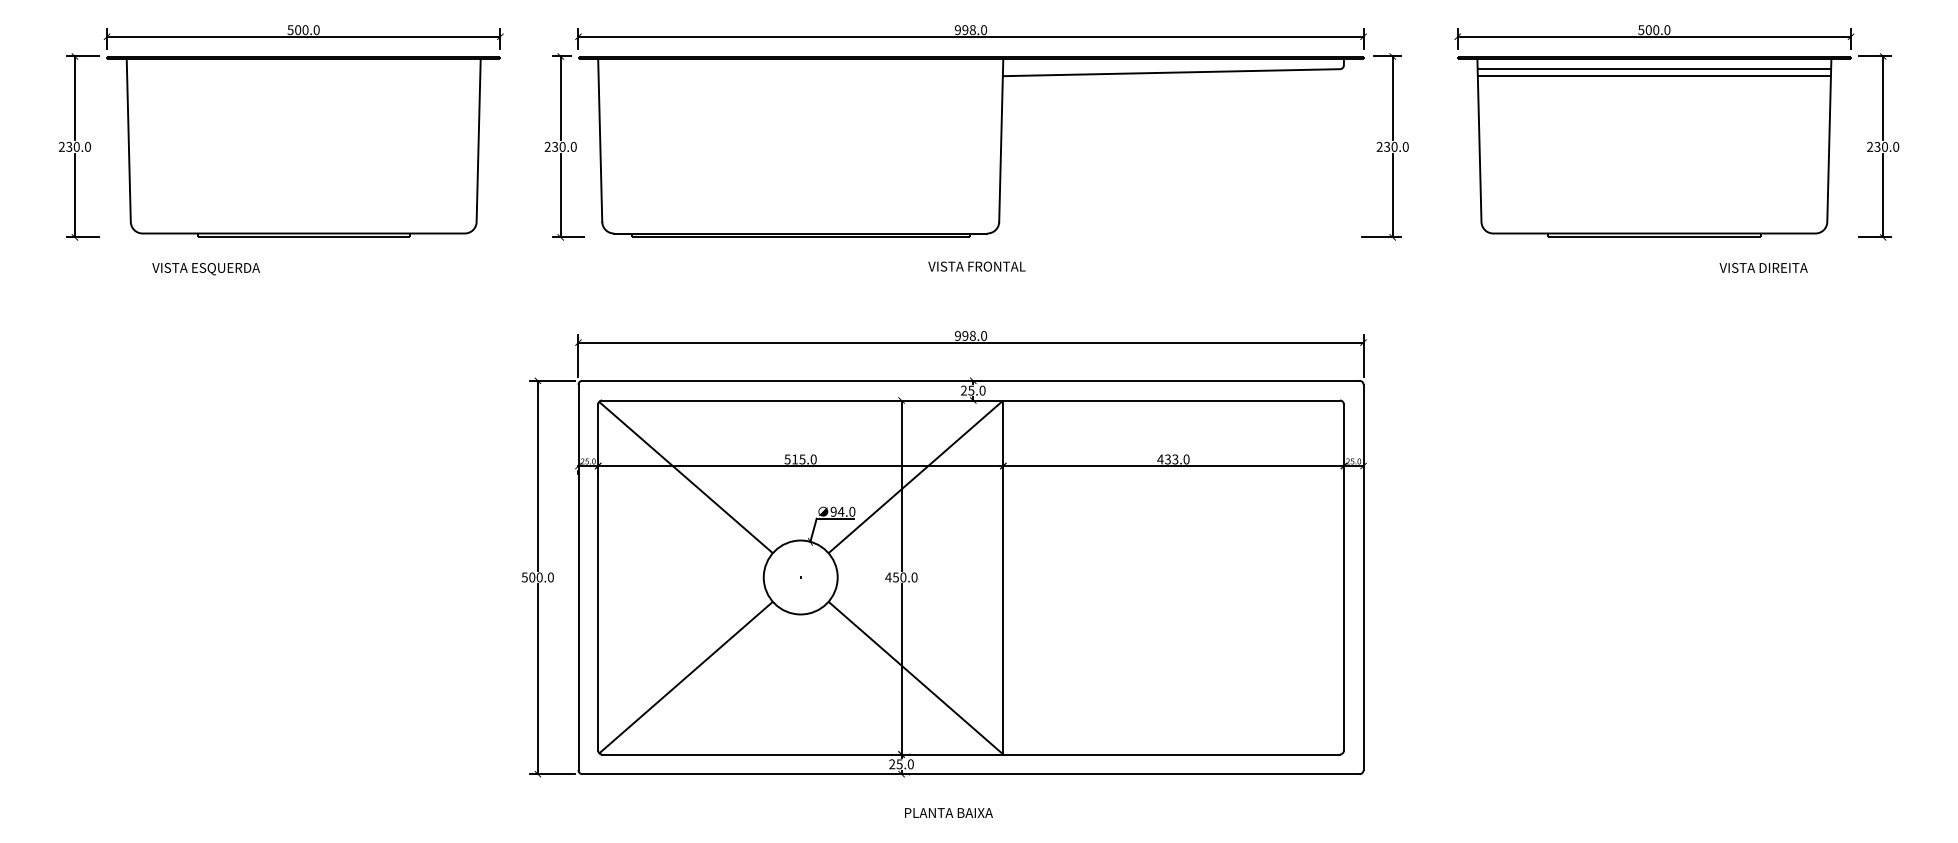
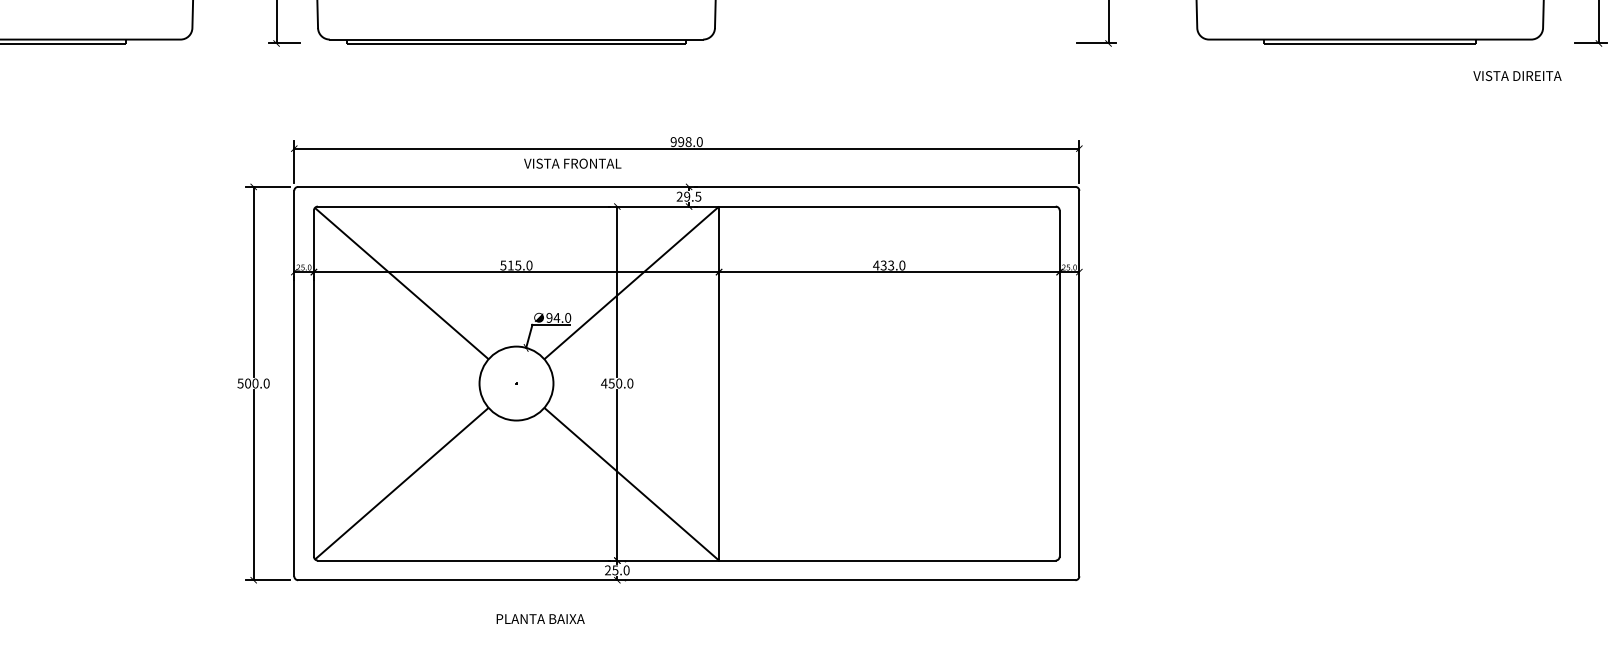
text: (976, 266) -> (572, 163), moved
text: (1763, 267) -> (1517, 75), moved
text: (976, 390) -> (692, 196), 25.0 -> 29.5
text: (948, 812) -> (540, 618), moved

